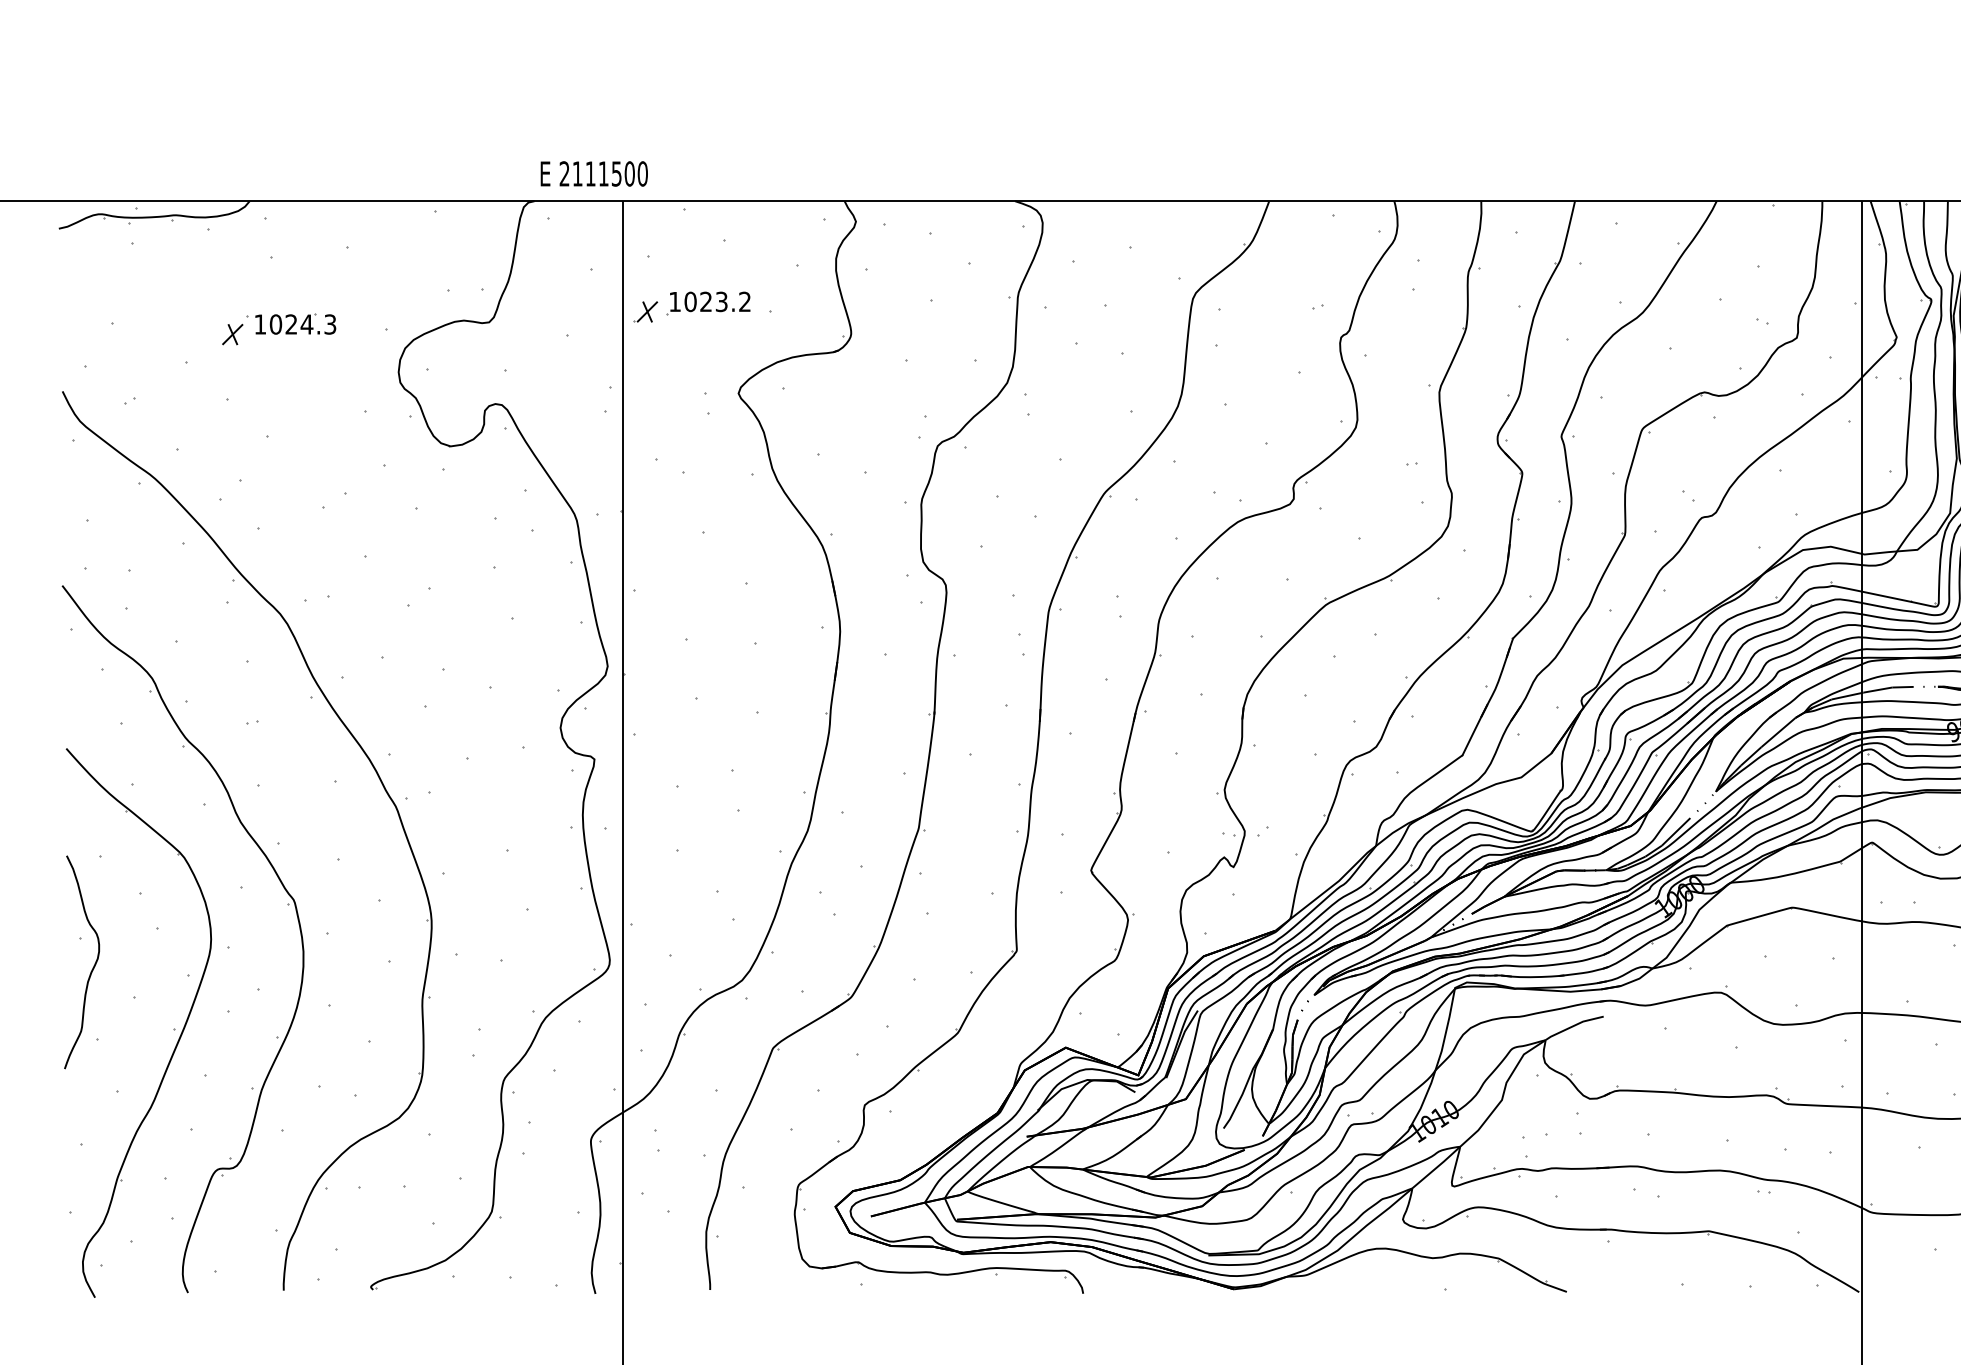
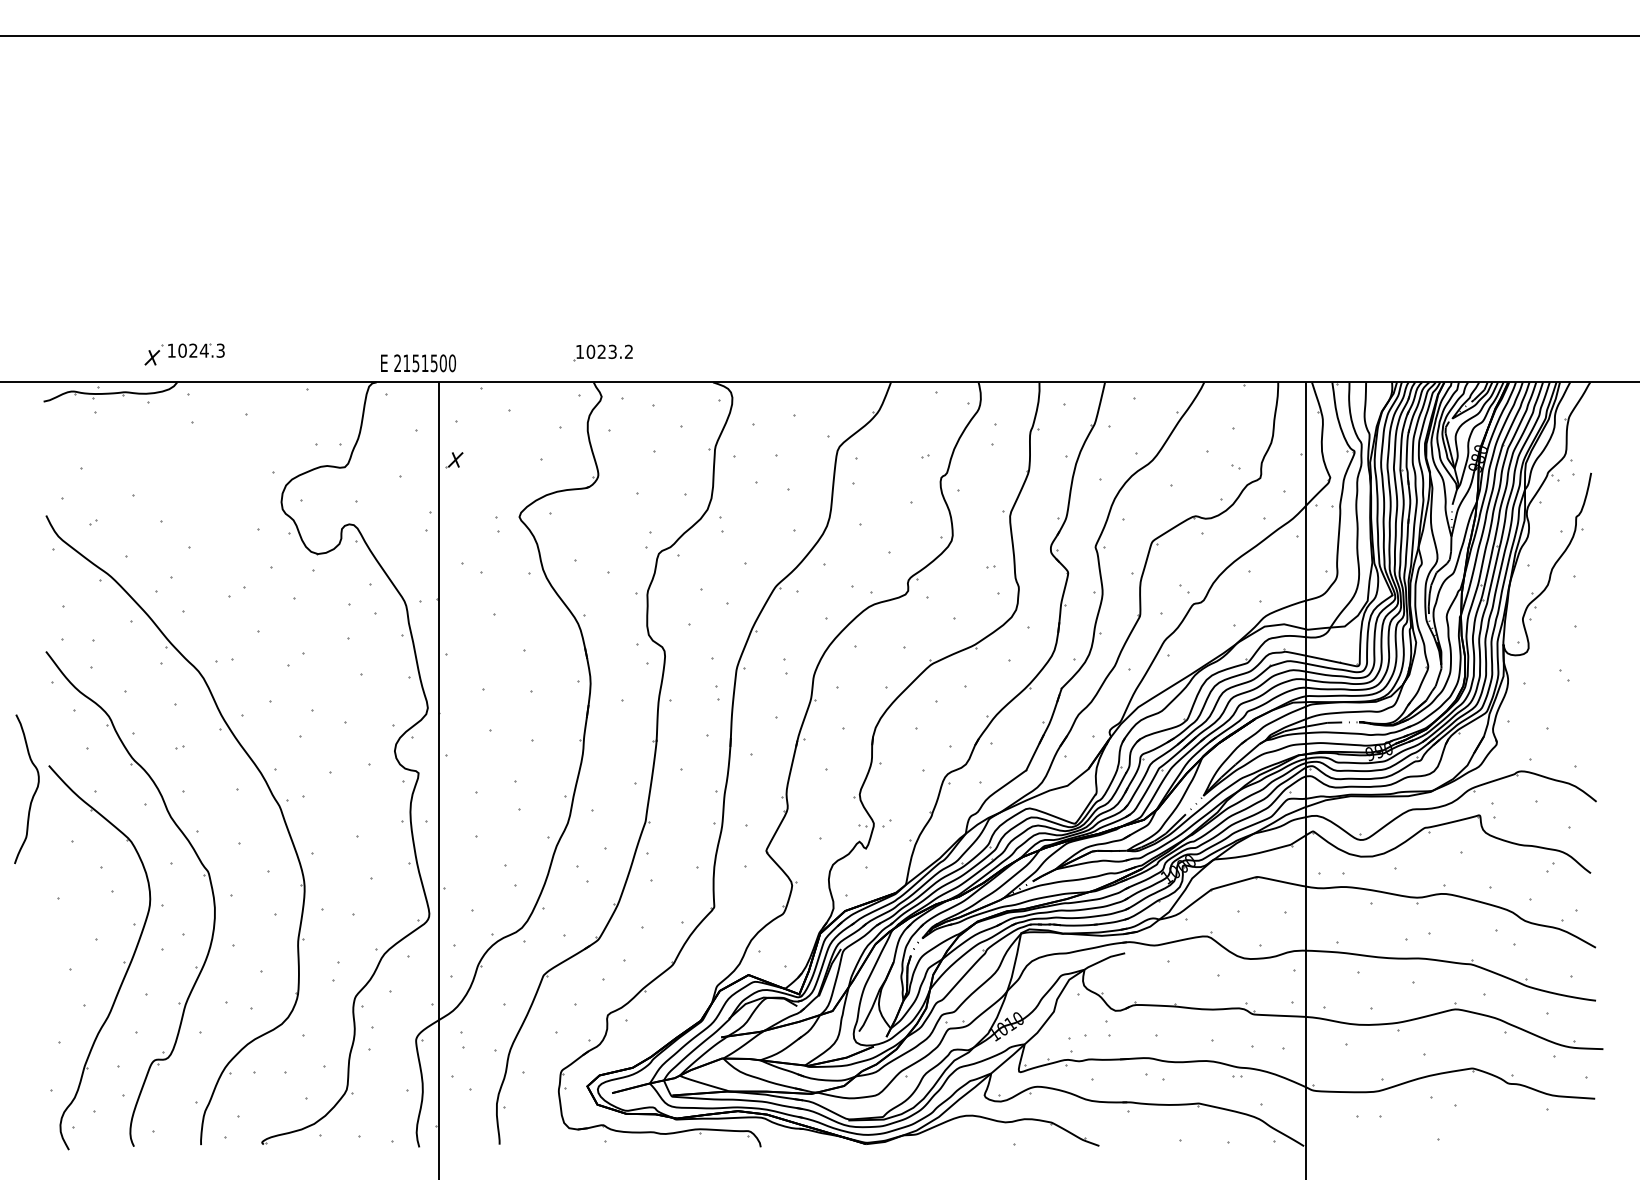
text: (590, 174) -> (415, 363), 2111500 -> 2151500
part: (707, 302) -> (602, 352), moved
part: (278, 329) -> (184, 354), moved
curve: (91, 968) -> (33, 793), moved

